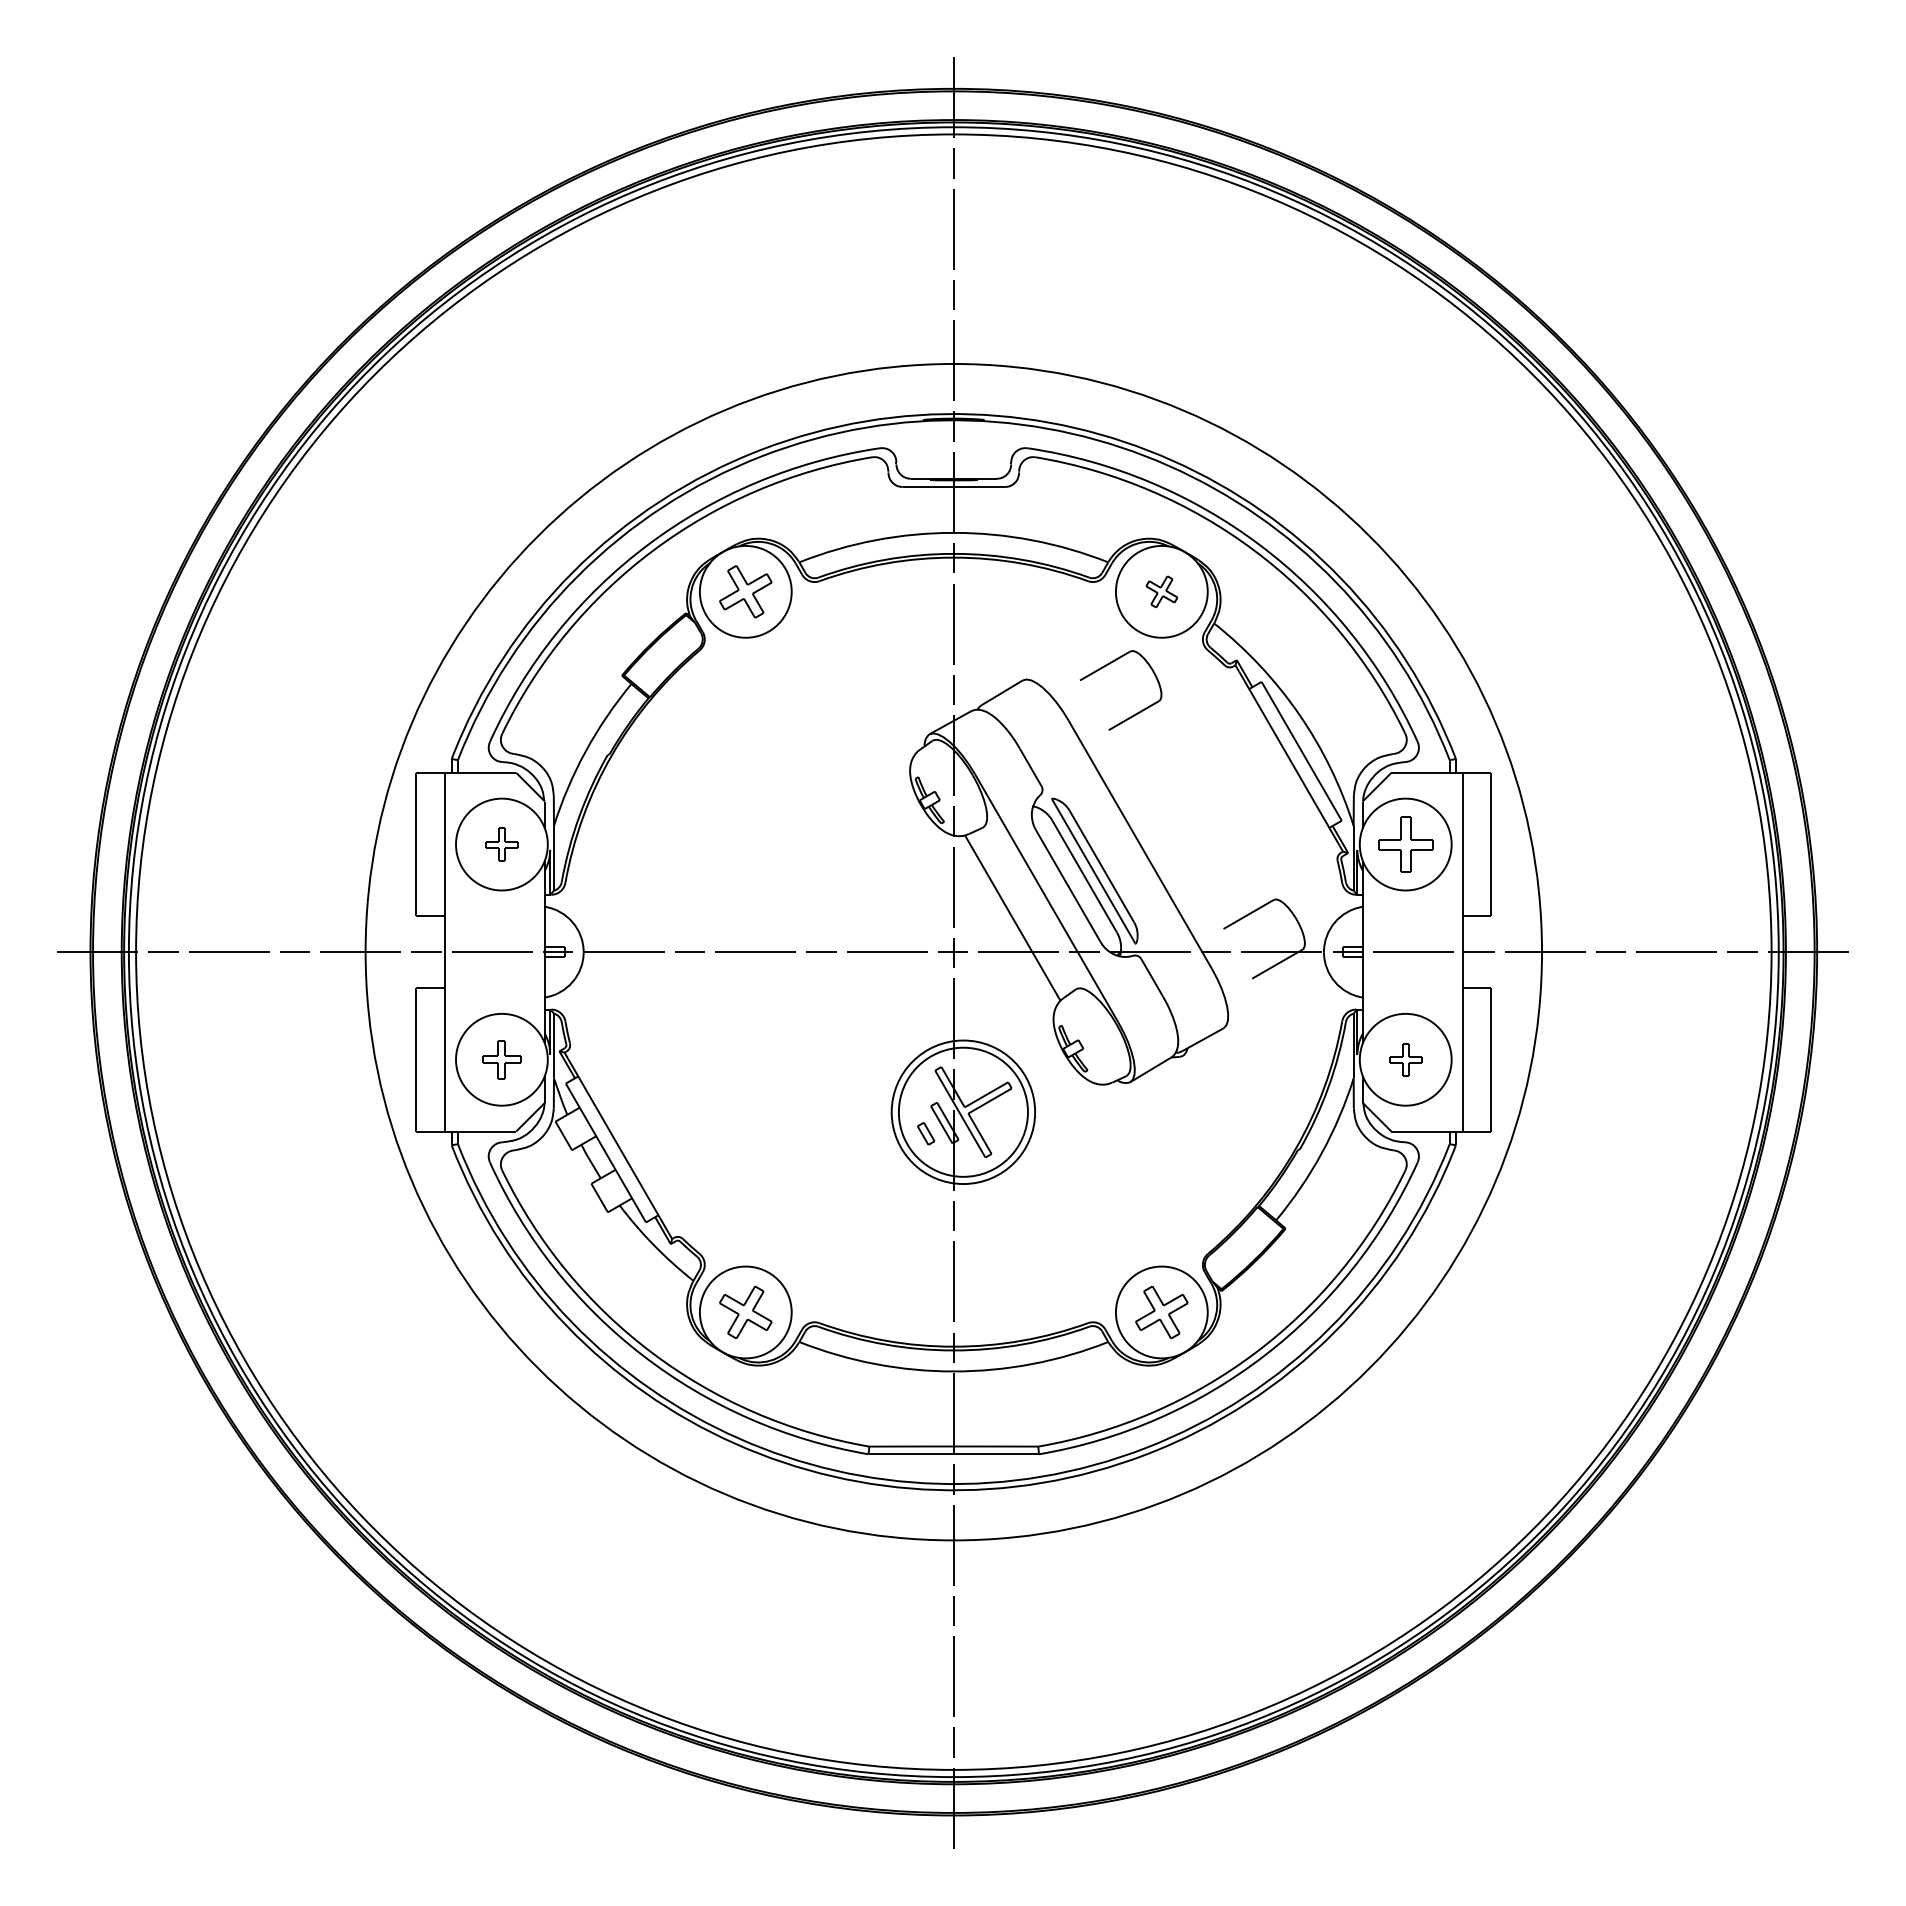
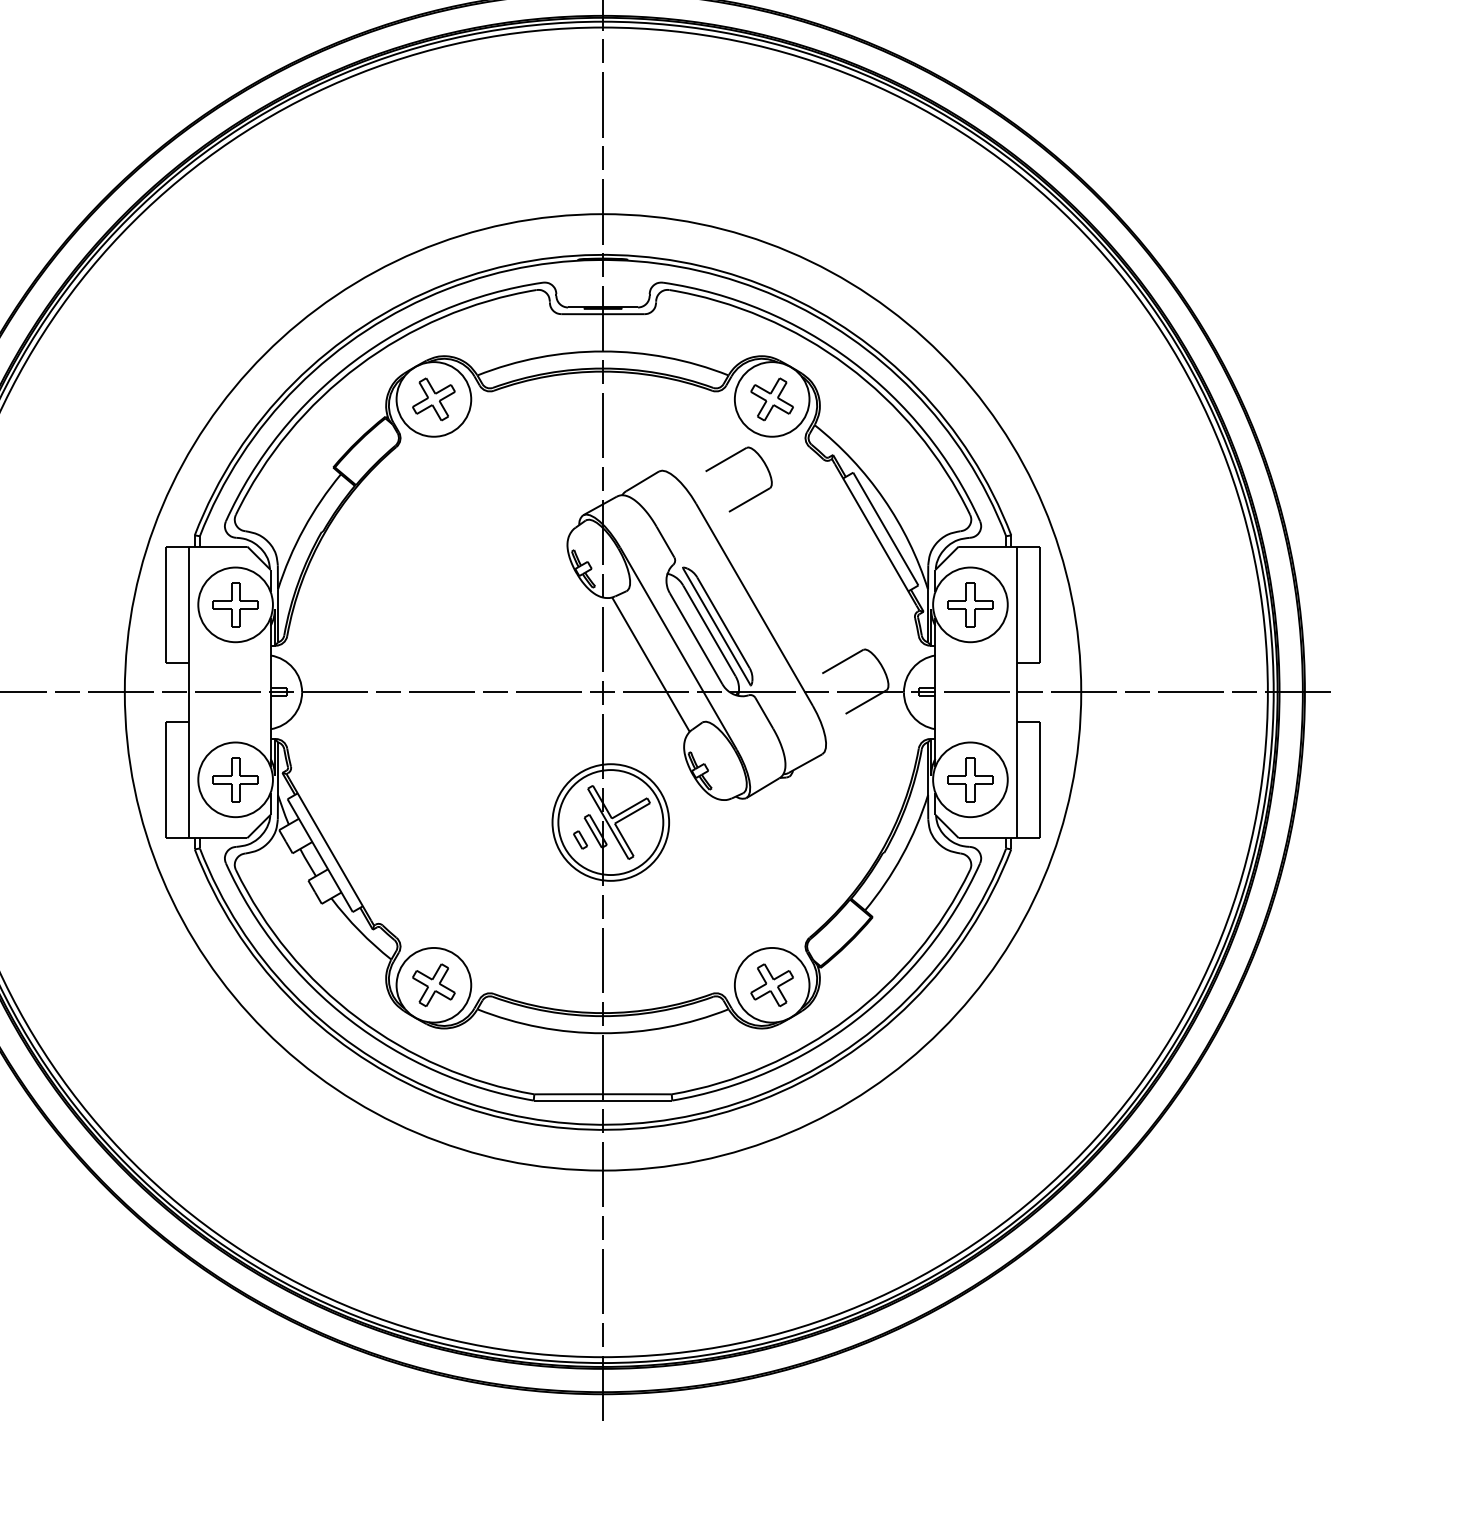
part: (1161, 591) -> (771, 399), size x1.67
part: (501, 844) -> (235, 604), size x1.67
part: (501, 1059) -> (235, 779), size x1.43
part: (1405, 1059) -> (970, 779), size x1.67

